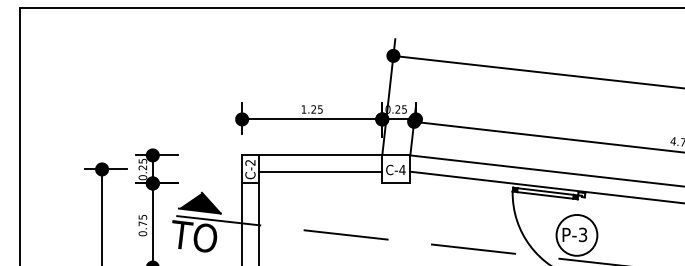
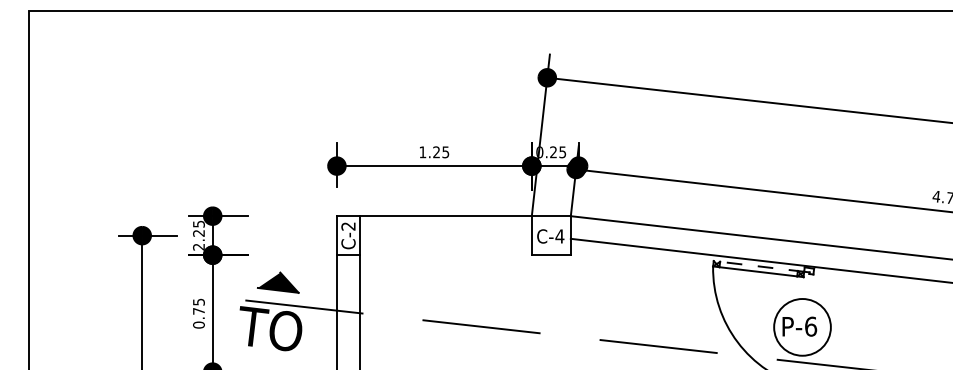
line: (320, 172) -> (445, 239), removed
text: (142, 177) -> (198, 246), 0.25 -> 2.25
line: (546, 191) -> (759, 266), solid -> dashed
part: (200, 203) -> (278, 282), size x0.7
text: (583, 234) -> (811, 326), P-3 -> P-6

